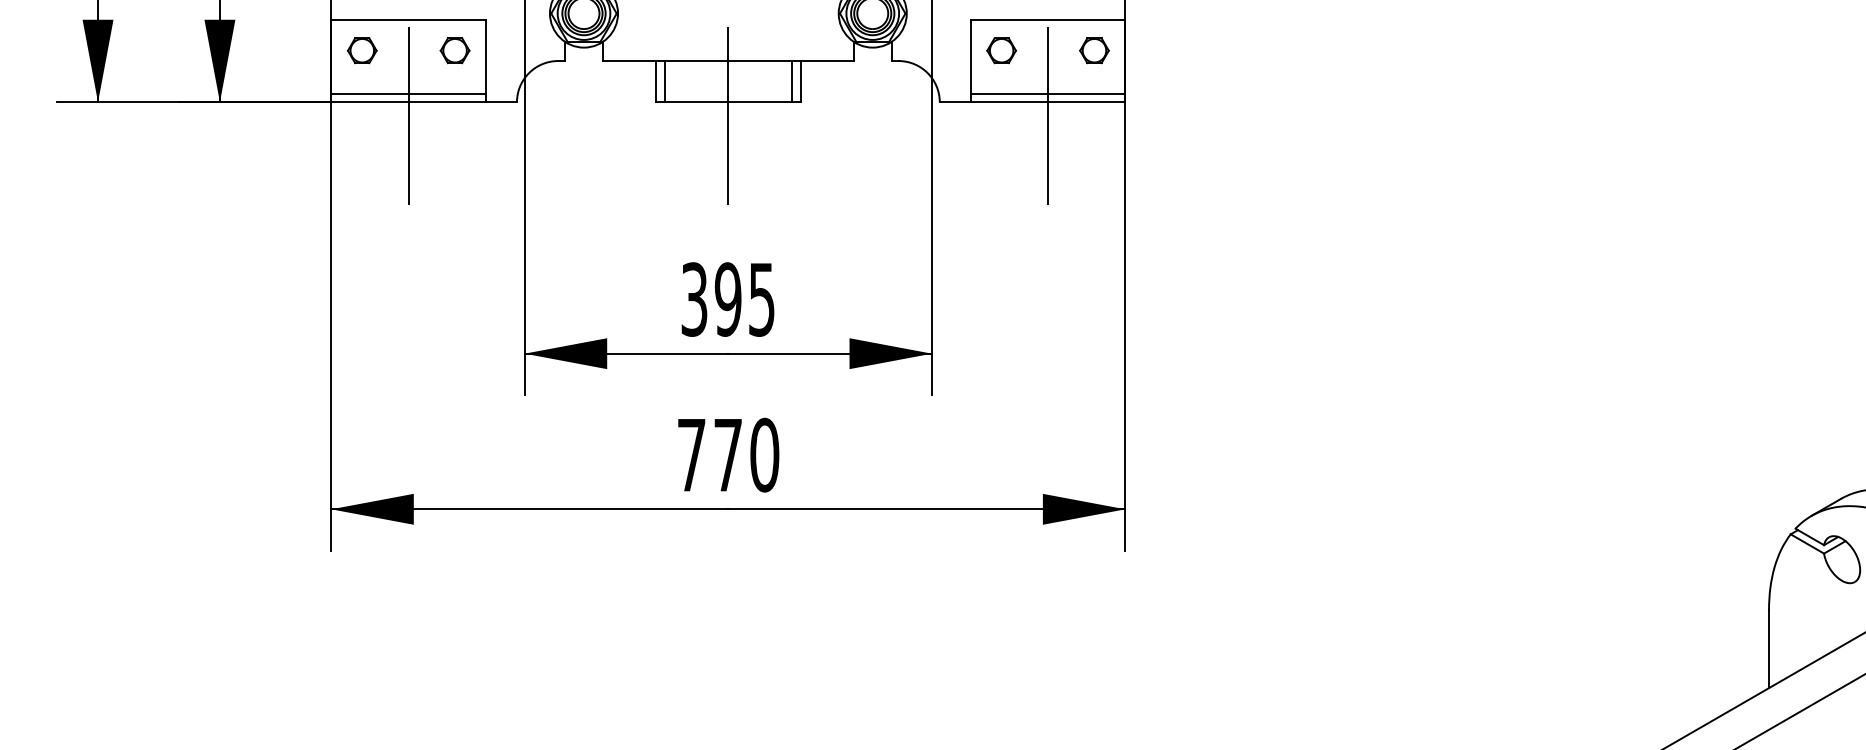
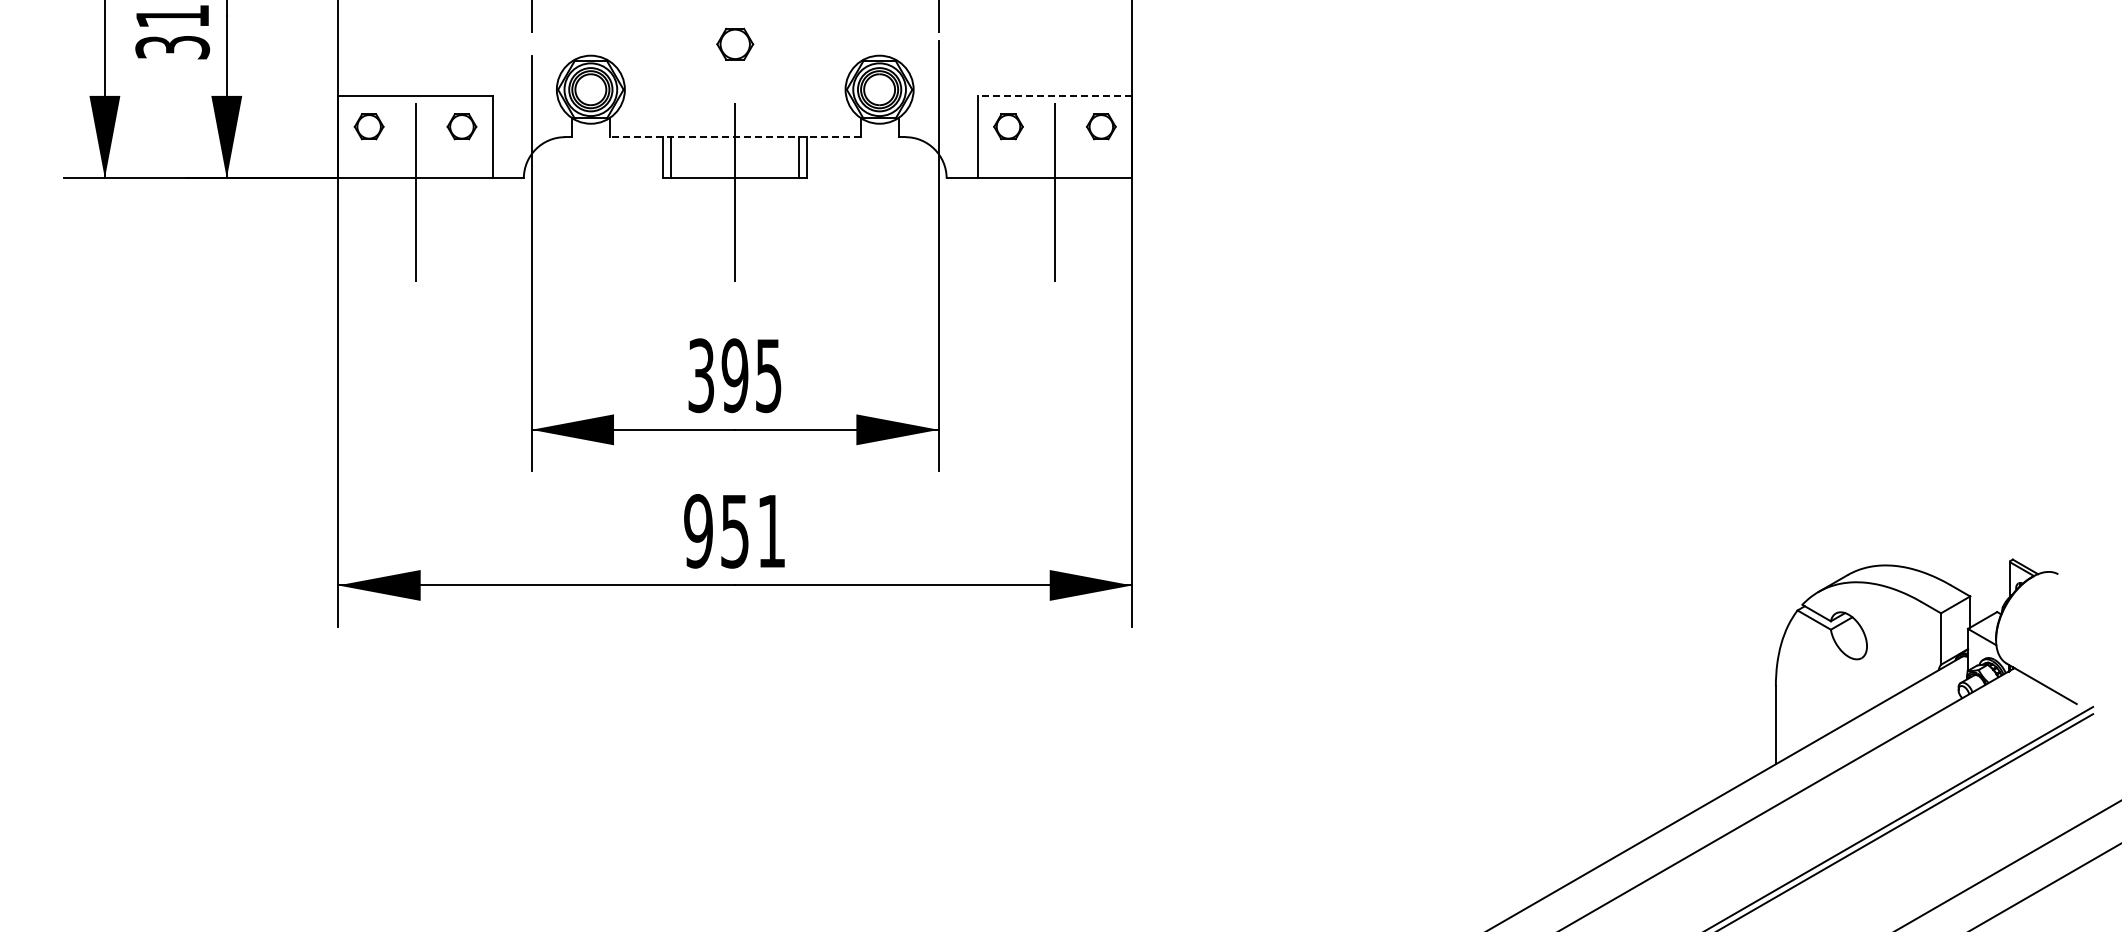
line: (1047, 19) -> (1054, 95), solid -> dashed
line: (727, 61) -> (734, 137), solid -> dashed
line: (408, 94) -> (415, 170), removed
line: (1047, 94) -> (1054, 170), removed
text: (728, 455) -> (735, 531), 770 -> 951

